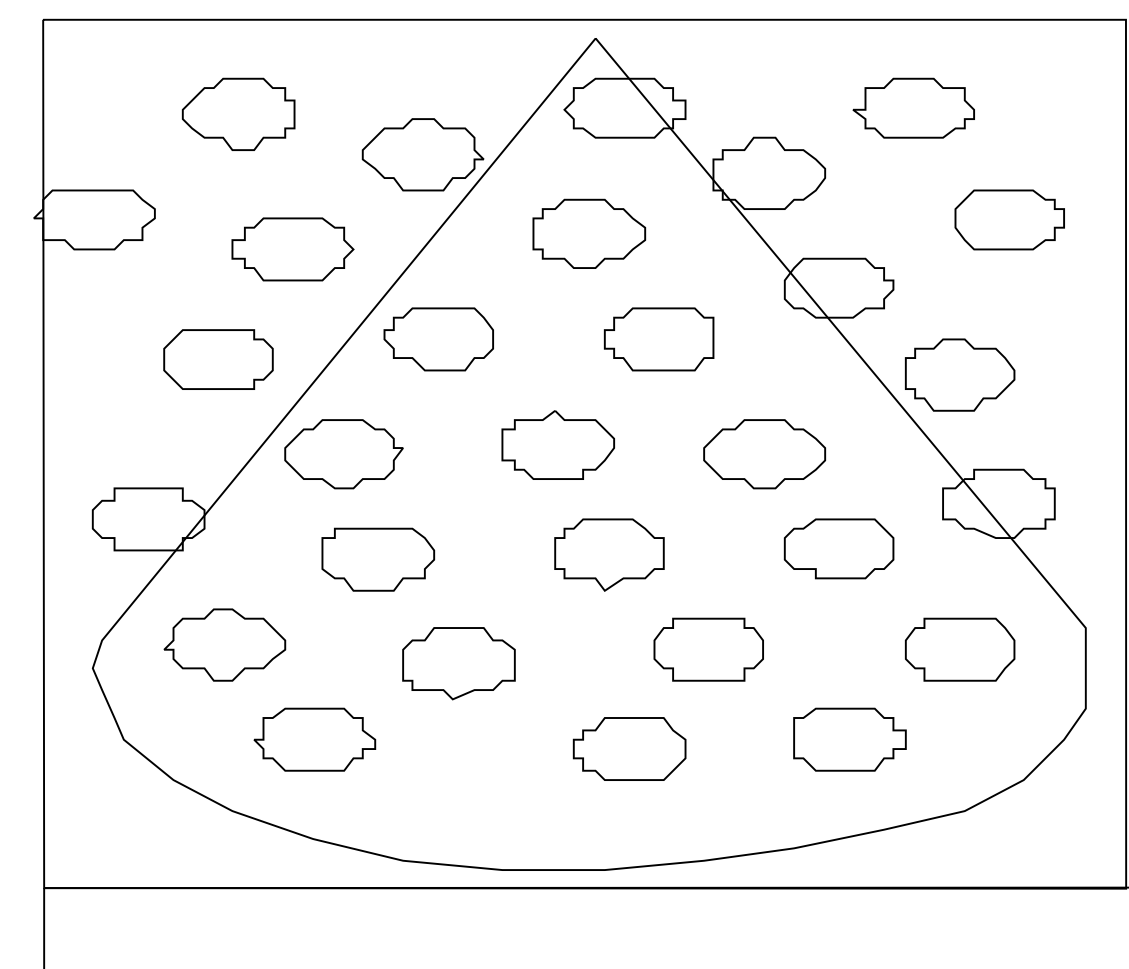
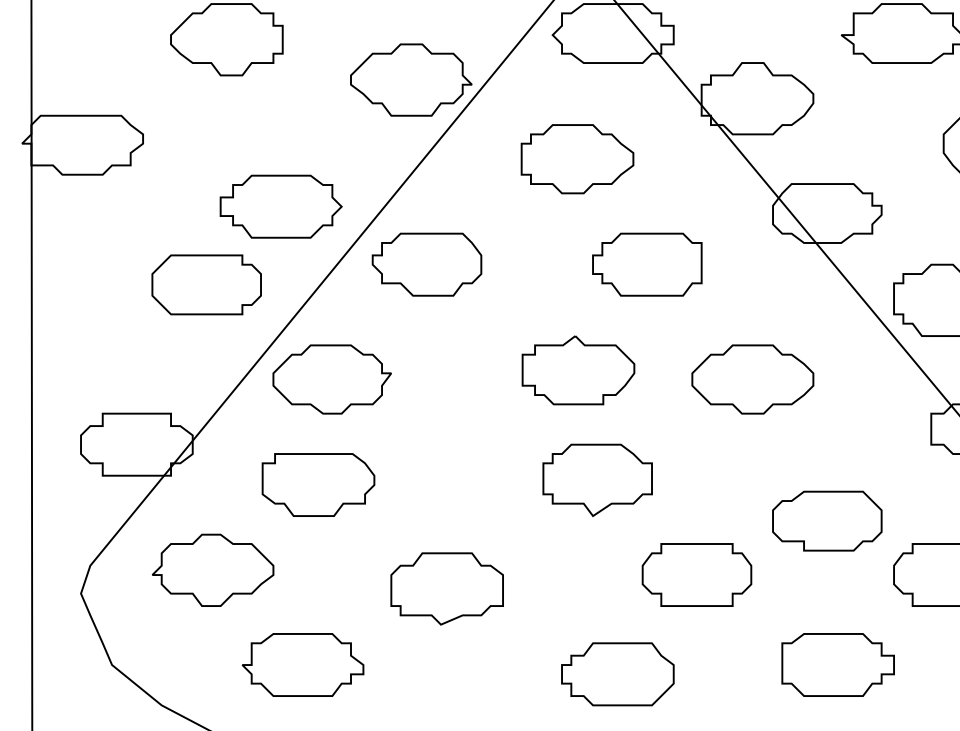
part: (292, 249) -> (280, 206), moved
part: (557, 444) -> (577, 369), moved
part: (838, 548) -> (826, 520), moved
part: (378, 559) -> (318, 484), moved

